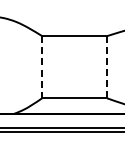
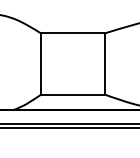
line: (41, 67) -> (40, 64), dashed -> solid
line: (107, 67) -> (105, 64), dashed -> solid

